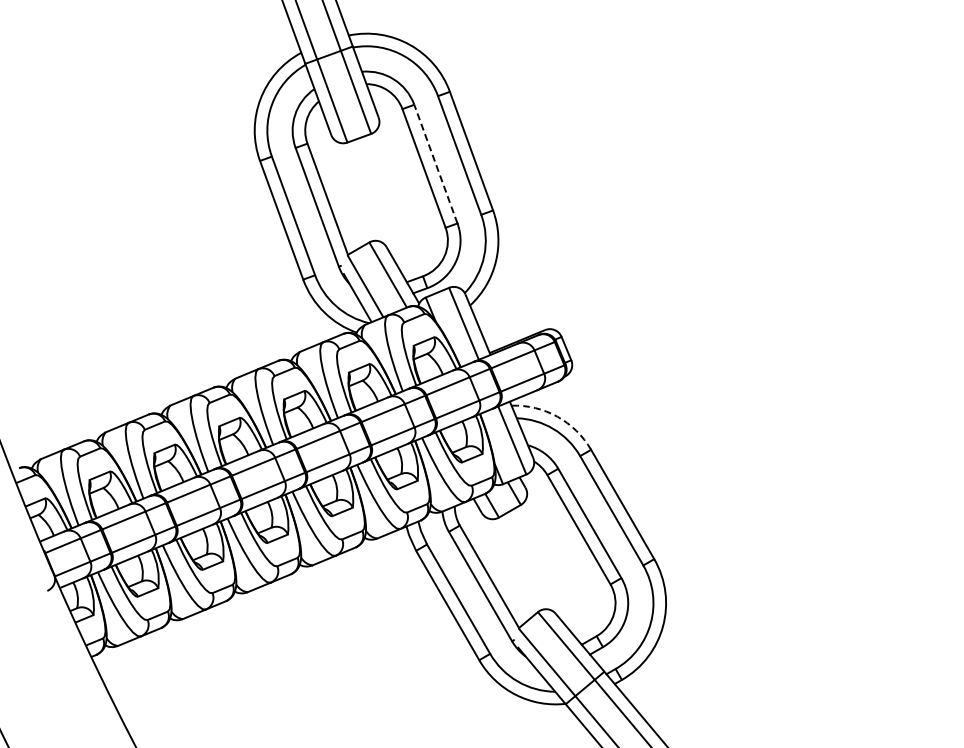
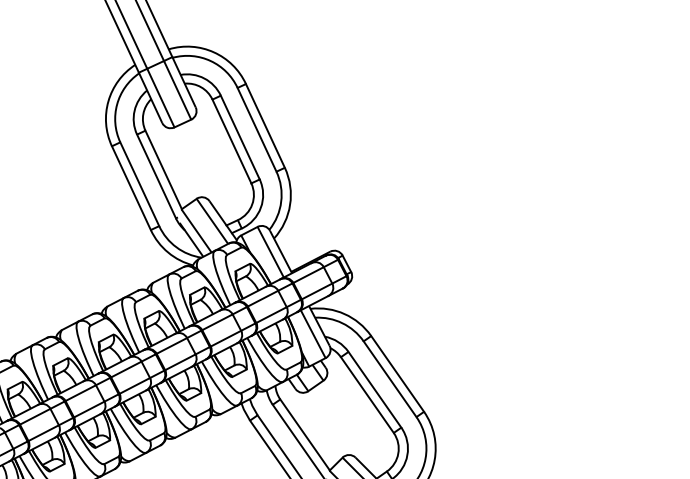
line: (435, 163) -> (239, 137), dashed -> solid
arc: (557, 416) -> (344, 313), dashed -> solid

